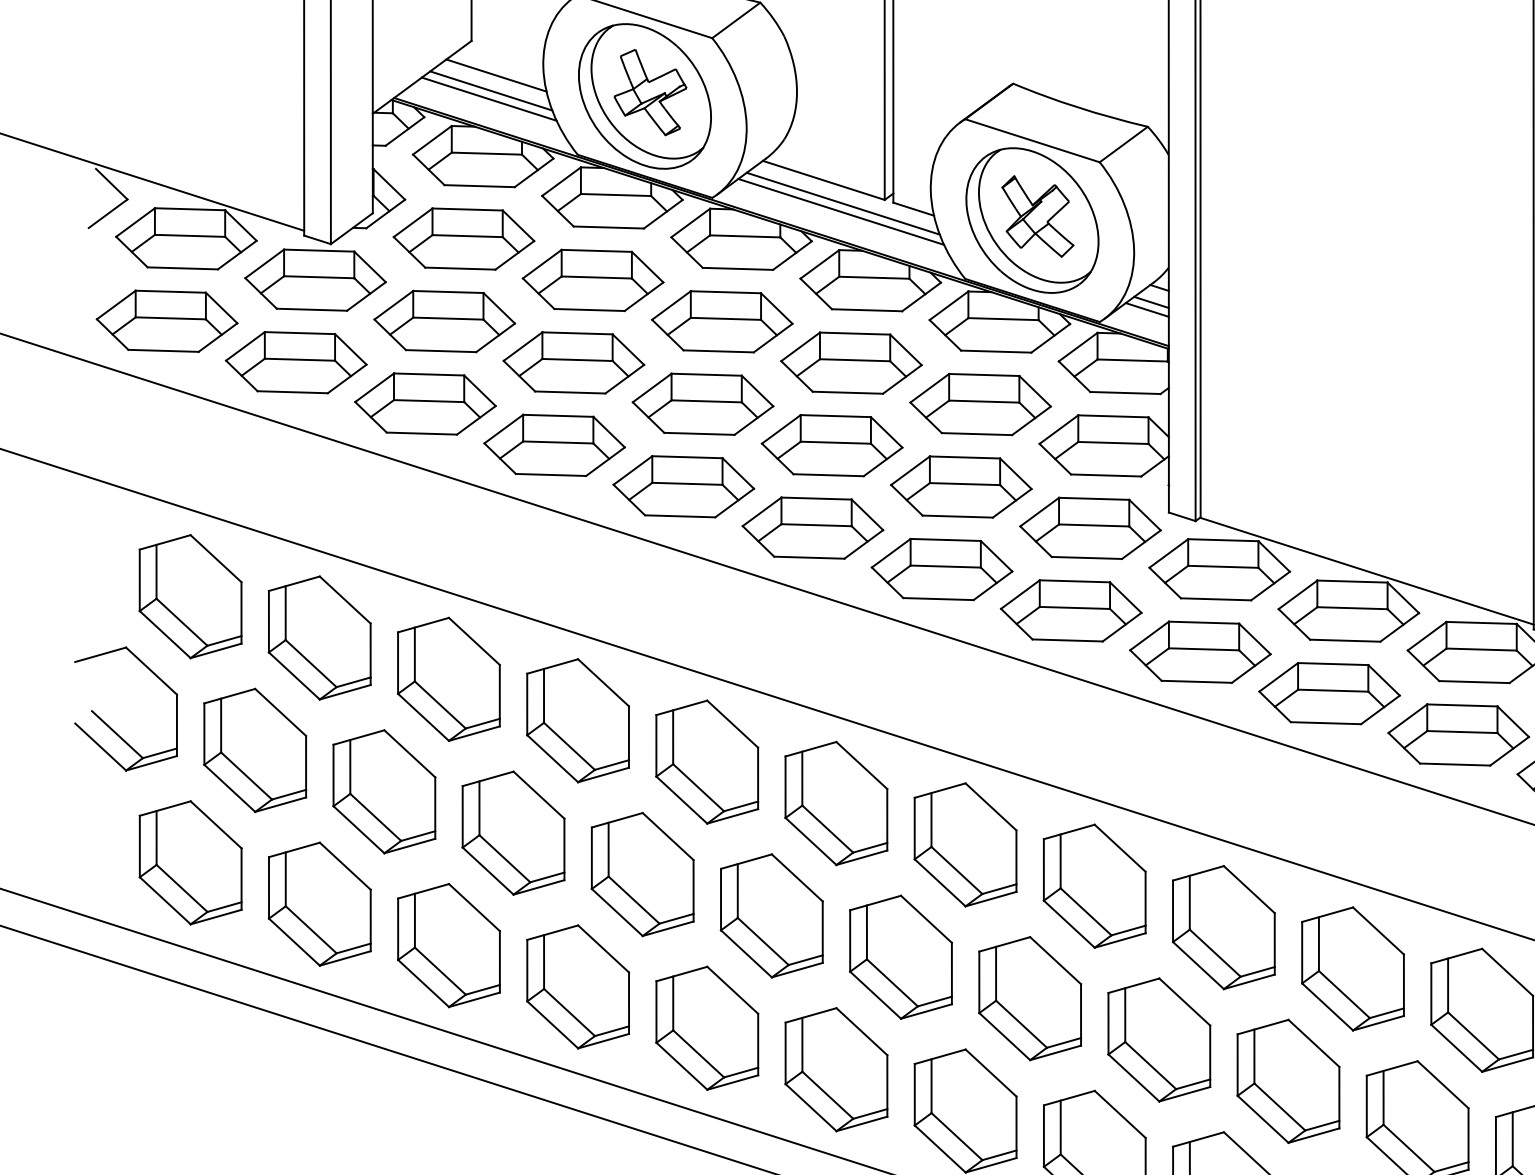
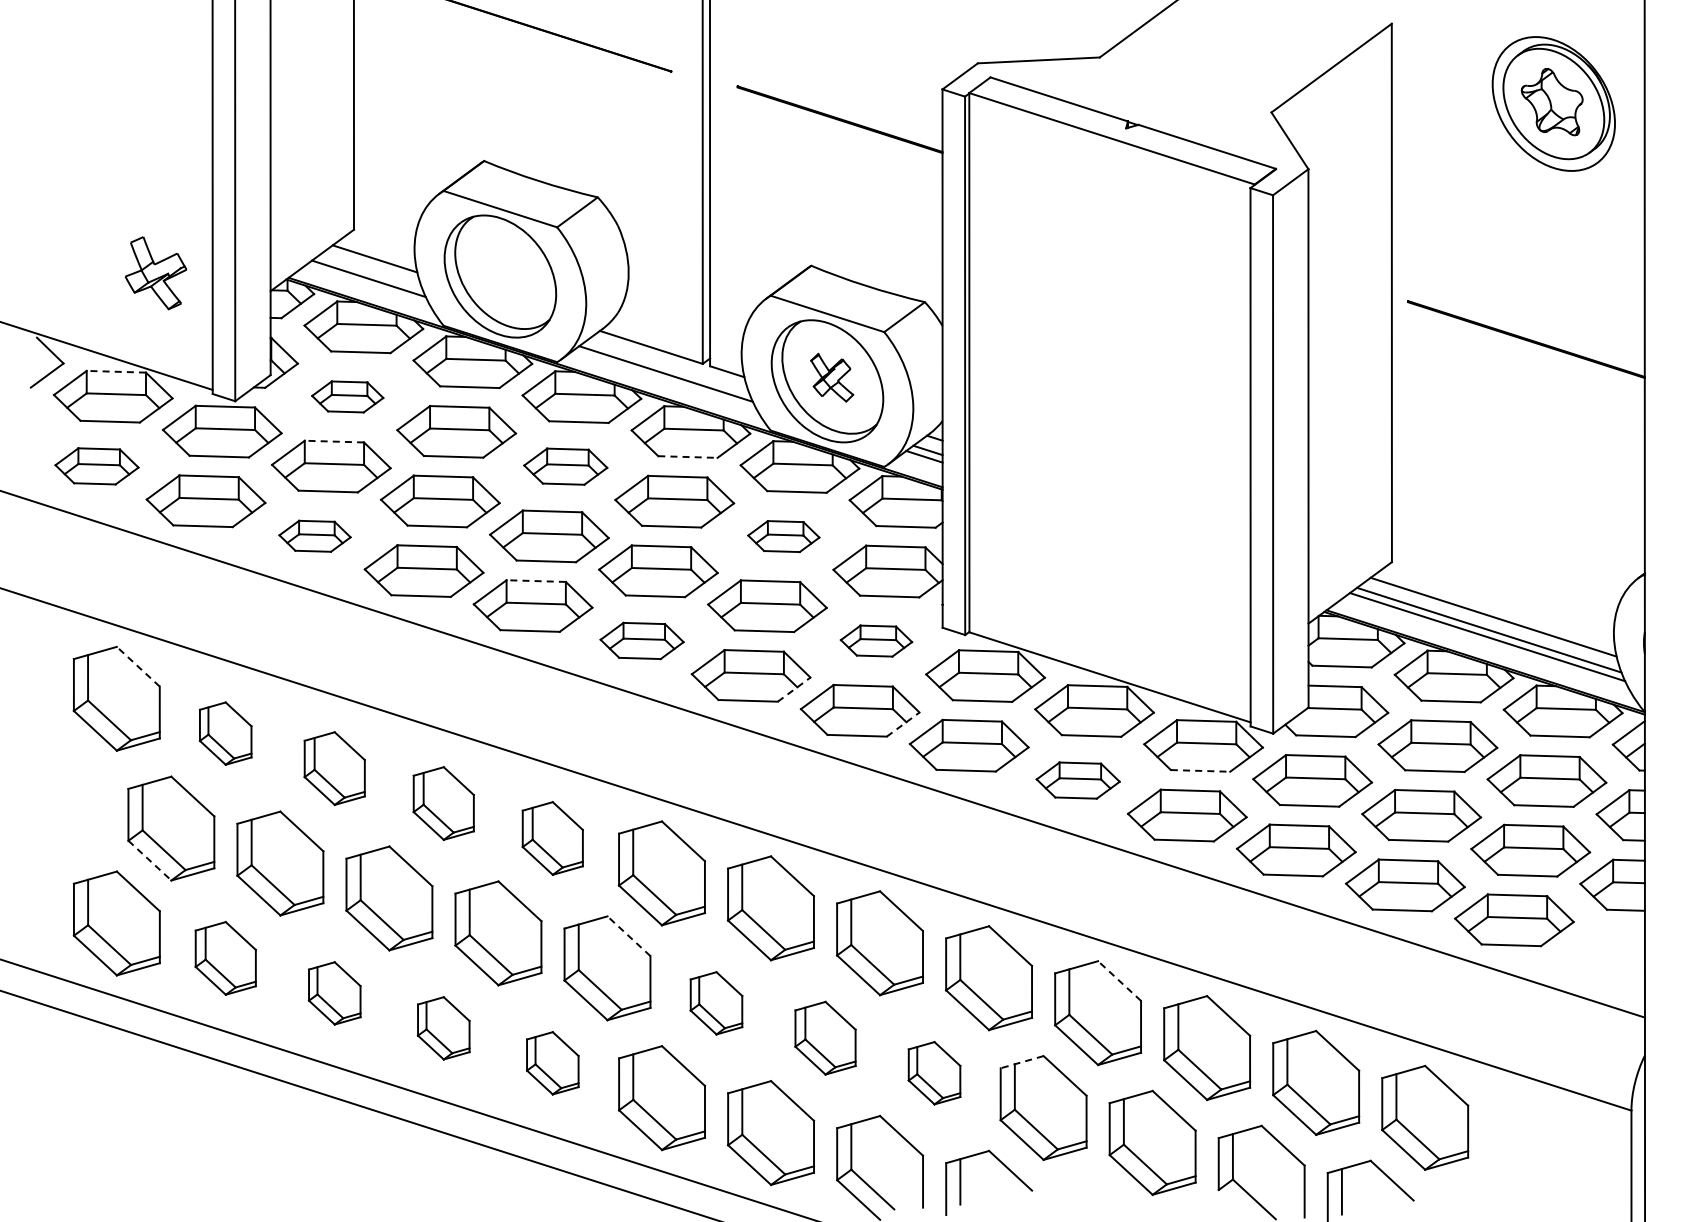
line: (491, 90) -> (370, 271), removed
part: (649, 92) -> (155, 273), moved
line: (842, 204) -> (667, 367), removed
line: (190, 208) -> (116, 371), solid -> dashed
part: (1038, 216) -> (832, 377), size x0.7
part: (463, 238) -> (347, 396), size x0.6
line: (448, 291) -> (334, 441), solid -> dashed
line: (866, 310) -> (687, 457), solid -> dashed
part: (166, 321) -> (96, 466), size x0.7
part: (722, 321) -> (565, 466), size x0.7
part: (424, 404) -> (314, 536), size x0.6
part: (980, 404) -> (783, 536), size x0.6
line: (687, 457) -> (536, 581), solid -> dashed
part: (812, 527) -> (641, 640), size x0.7
part: (1090, 527) -> (876, 640), size x0.6
line: (215, 558) -> (137, 666), solid -> dashed
line: (993, 585) -> (794, 689), solid -> dashed
line: (1122, 627) -> (903, 724), solid -> dashed
part: (319, 637) -> (225, 733), size x0.6
part: (448, 679) -> (334, 768), size x0.7
line: (1474, 681) -> (1200, 770), solid -> dashed
part: (1328, 693) -> (1077, 780), size x0.7
part: (577, 720) -> (443, 803), size x0.7
part: (109, 725) -> (48, 807), removed
part: (706, 762) -> (552, 838), size x0.7
line: (230, 788) -> (150, 860), solid -> dashed
line: (796, 877) -> (628, 935), solid -> dashed
part: (319, 904) -> (225, 958), size x0.7
line: (1378, 930) -> (1119, 980), solid -> dashed
part: (448, 945) -> (334, 993), size x0.6
part: (900, 957) -> (716, 1003), size x0.6
part: (577, 987) -> (443, 1028), size x0.6
part: (1030, 999) -> (825, 1038), size x0.7
line: (1262, 1027) -> (1021, 1062), solid -> dashed
part: (706, 1028) -> (552, 1063), size x0.6
part: (1159, 1040) -> (934, 1073), size x0.6

